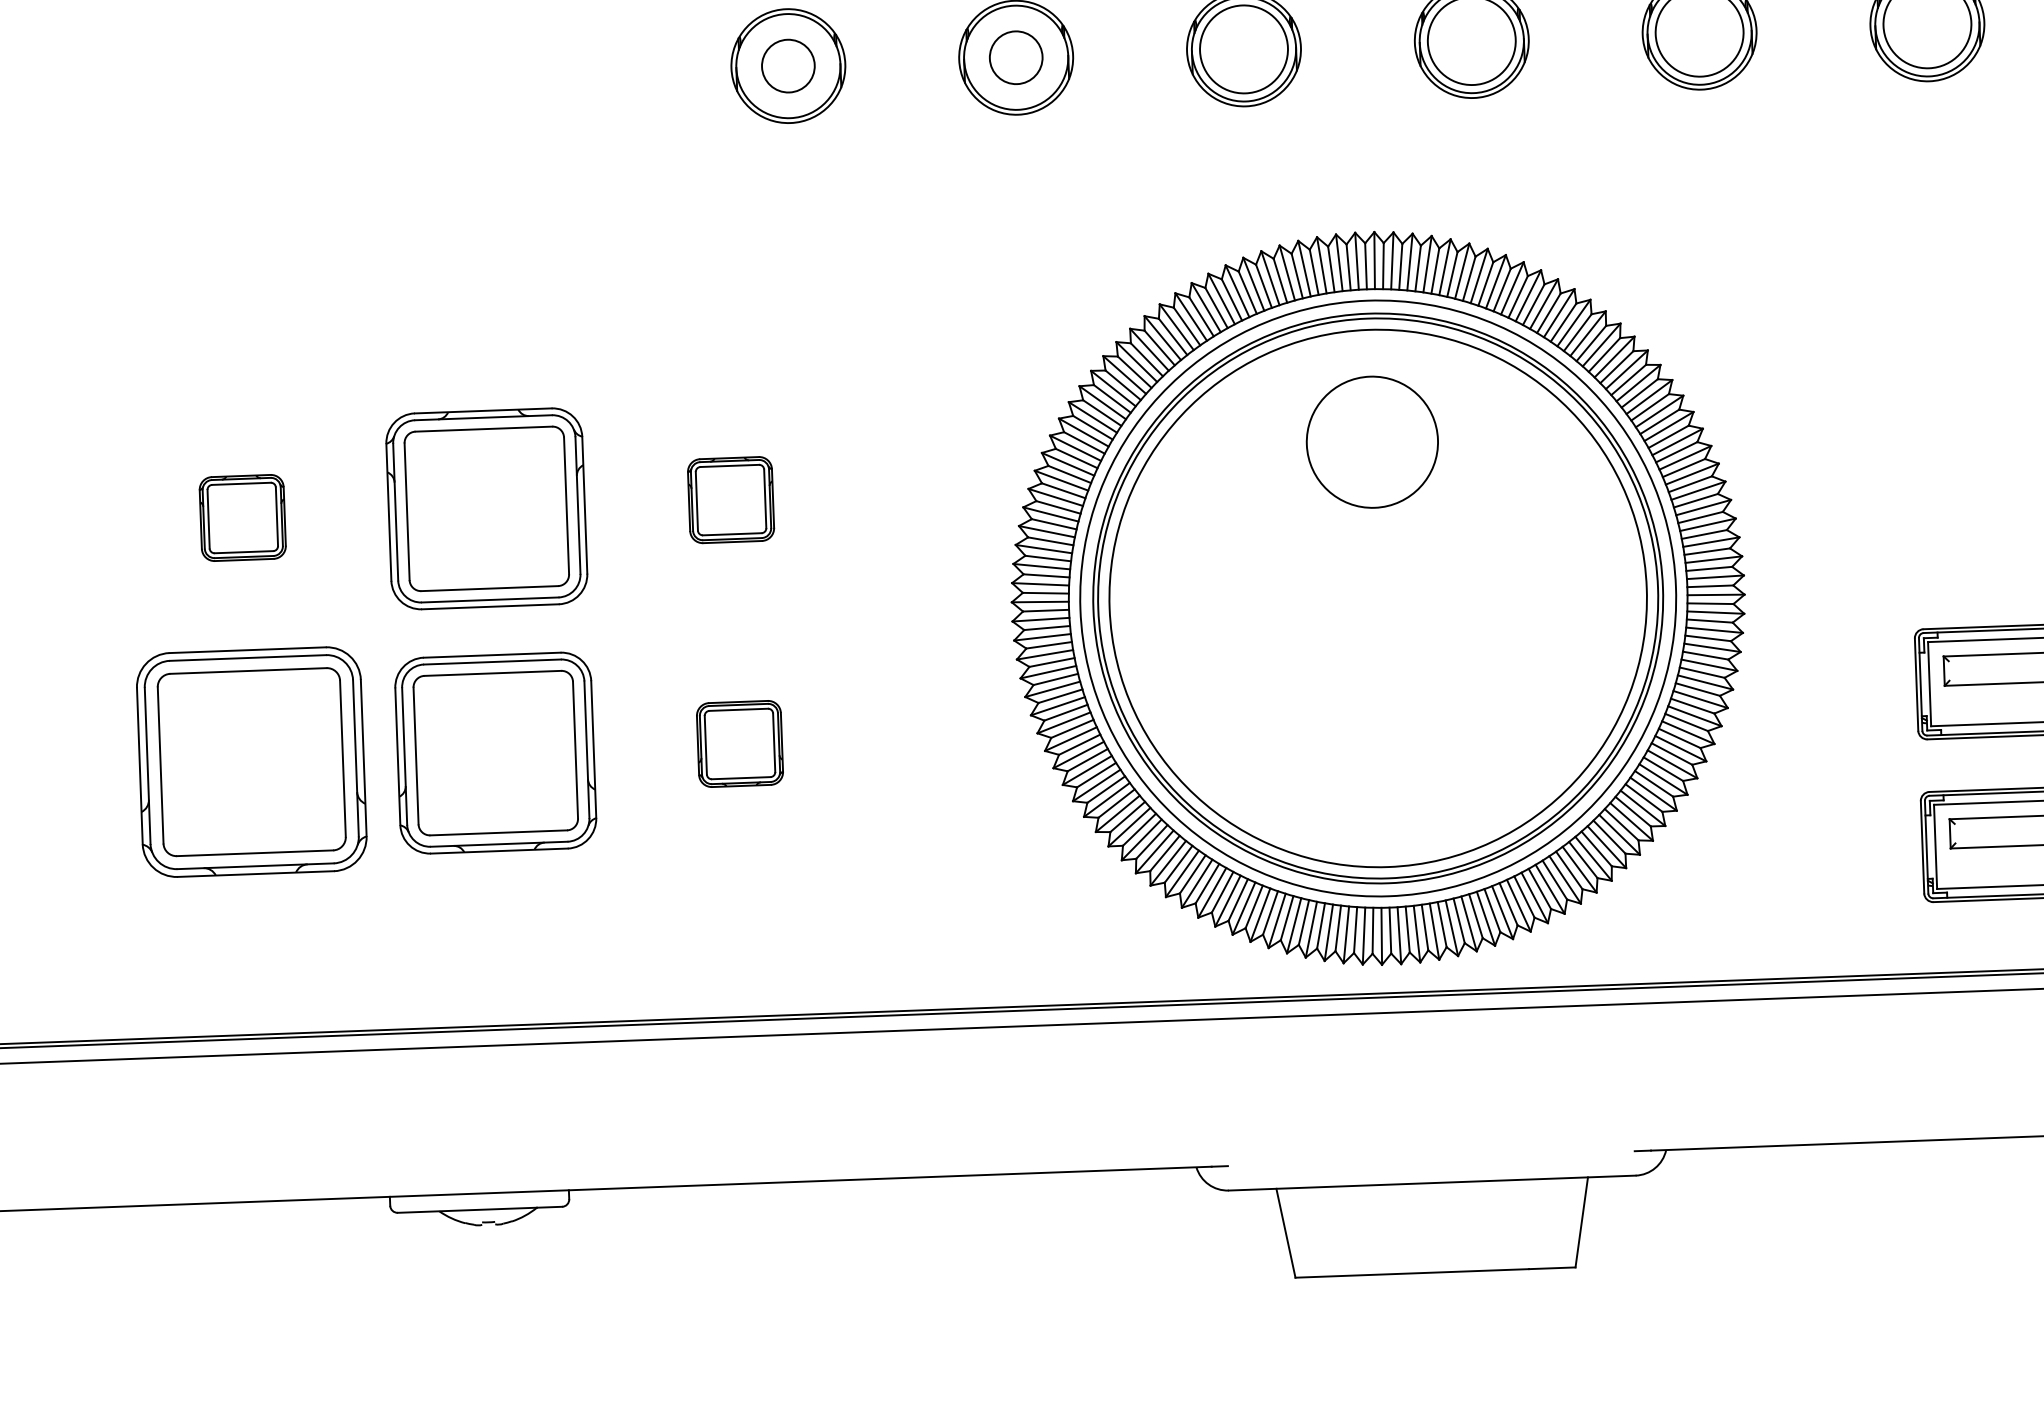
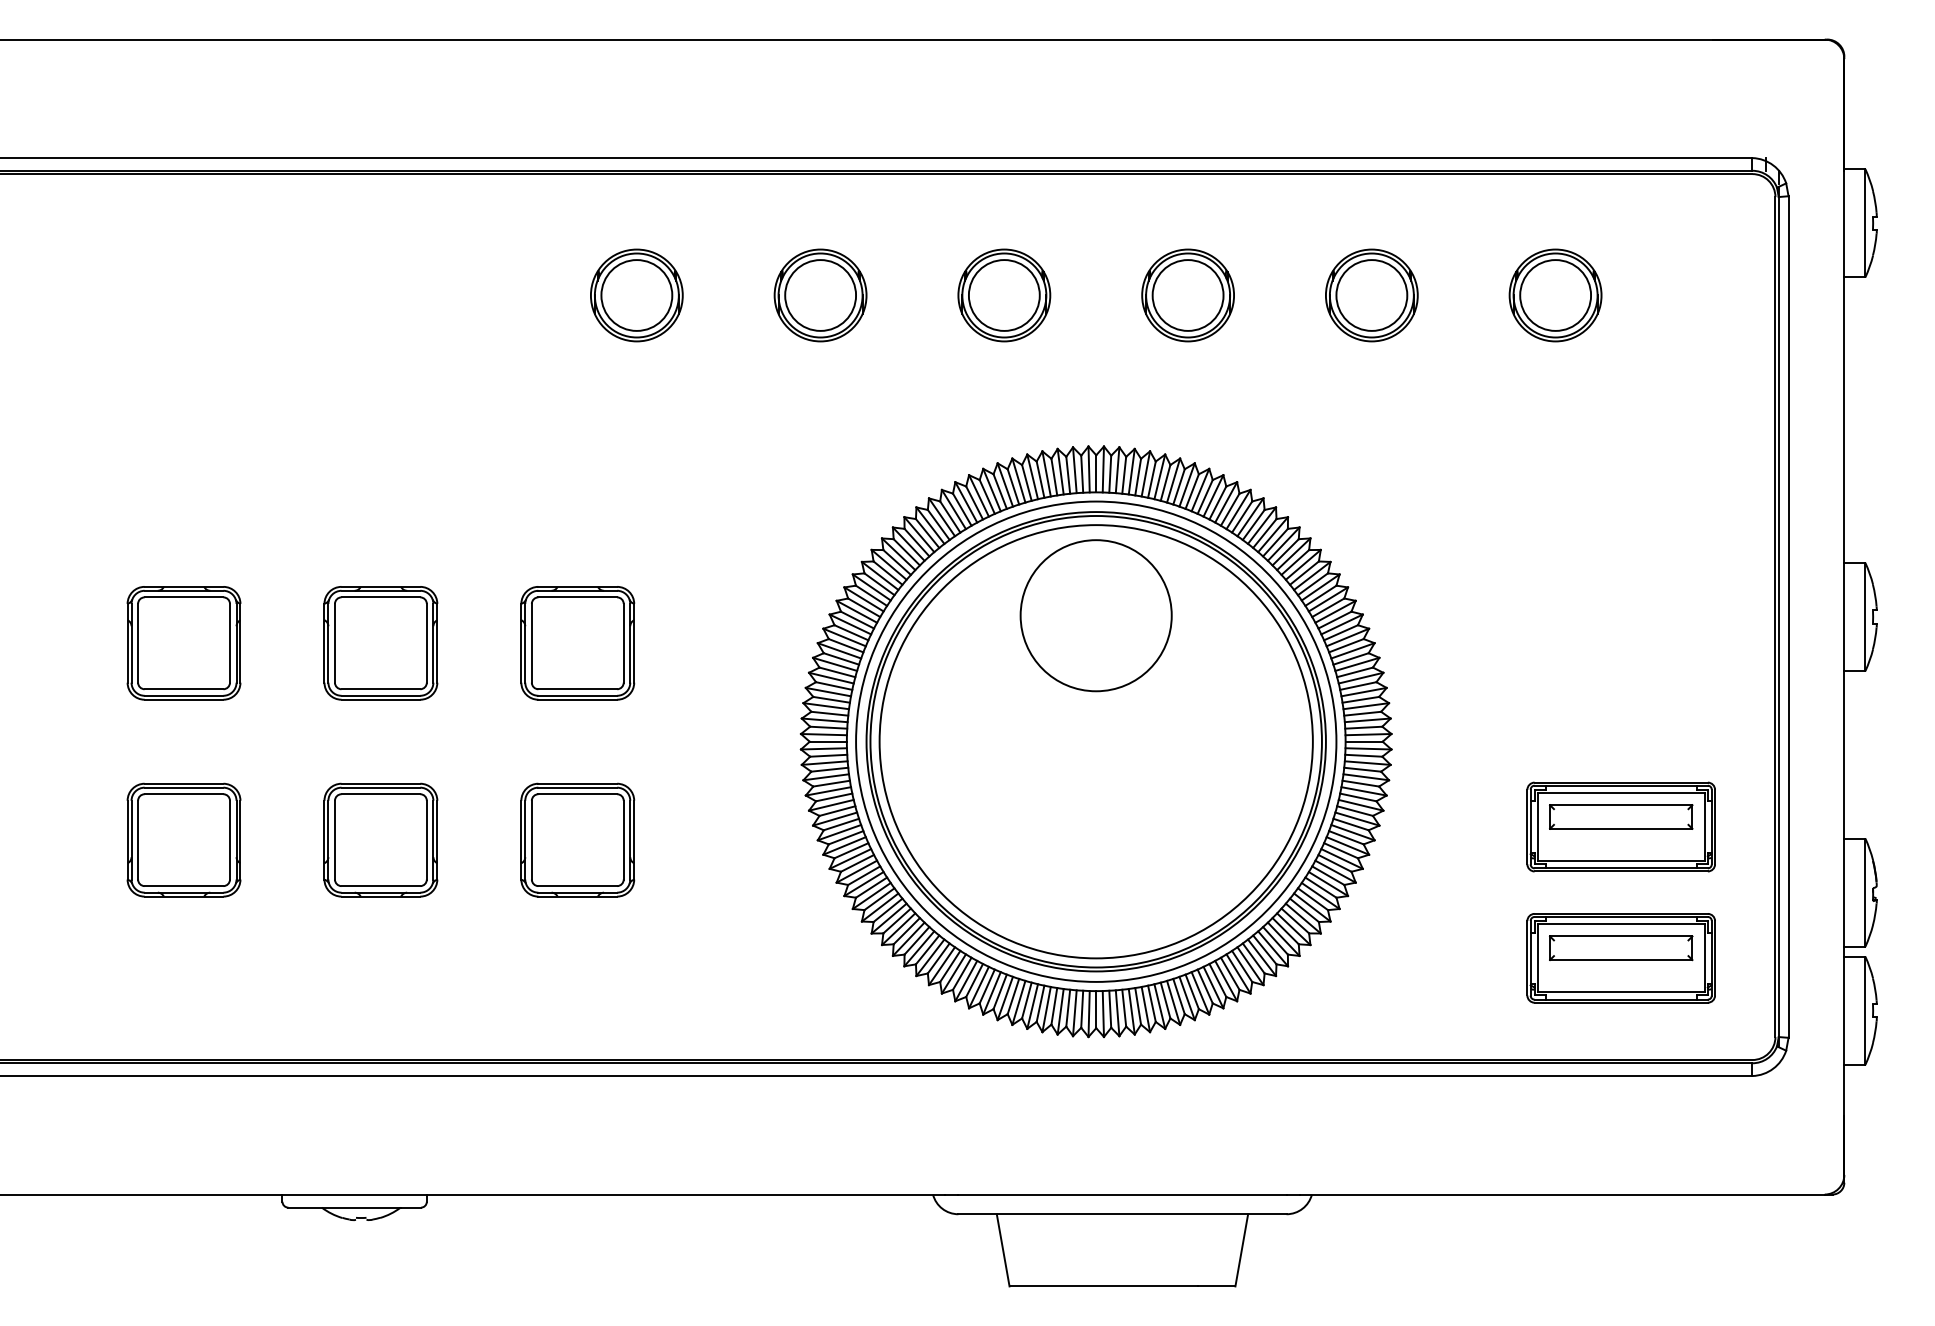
circle: (1016, 57) -> (820, 295), size x1.67
circle: (787, 66) -> (636, 295), size x1.67
circle: (1371, 442) -> (1095, 615), size x1.43
part: (730, 500) -> (577, 643), size x1.67
part: (486, 509) -> (380, 643), size x0.71
part: (242, 518) -> (183, 643), size x1.67
part: (739, 743) -> (577, 839), size x1.67
part: (495, 752) -> (380, 839), size x0.71
part: (251, 761) -> (183, 839), size x0.62
line: (1431, 1158) -> (1122, 1194), added

